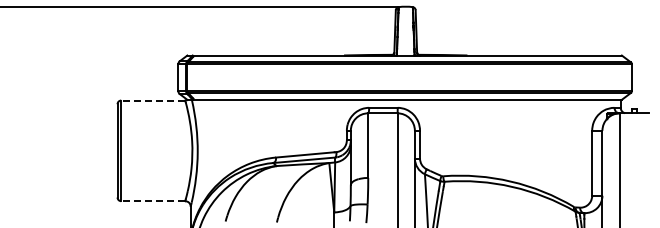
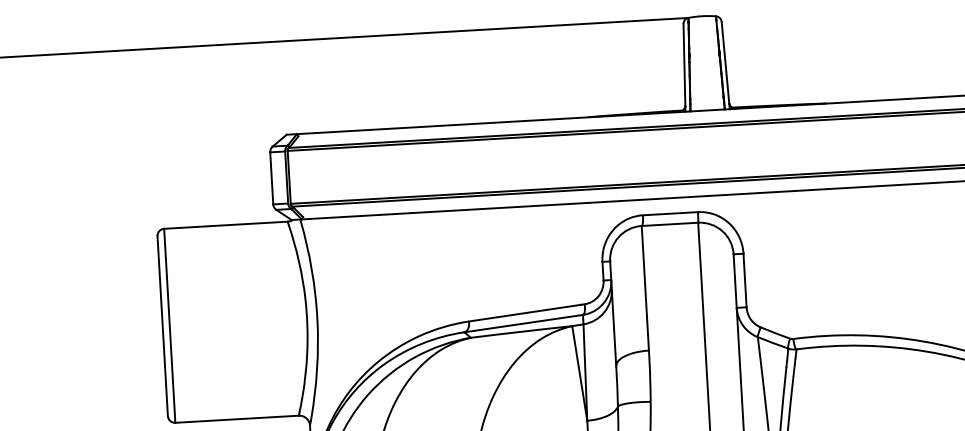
line: (152, 100) -> (224, 225), dashed -> solid
line: (152, 201) -> (235, 419), dashed -> solid

